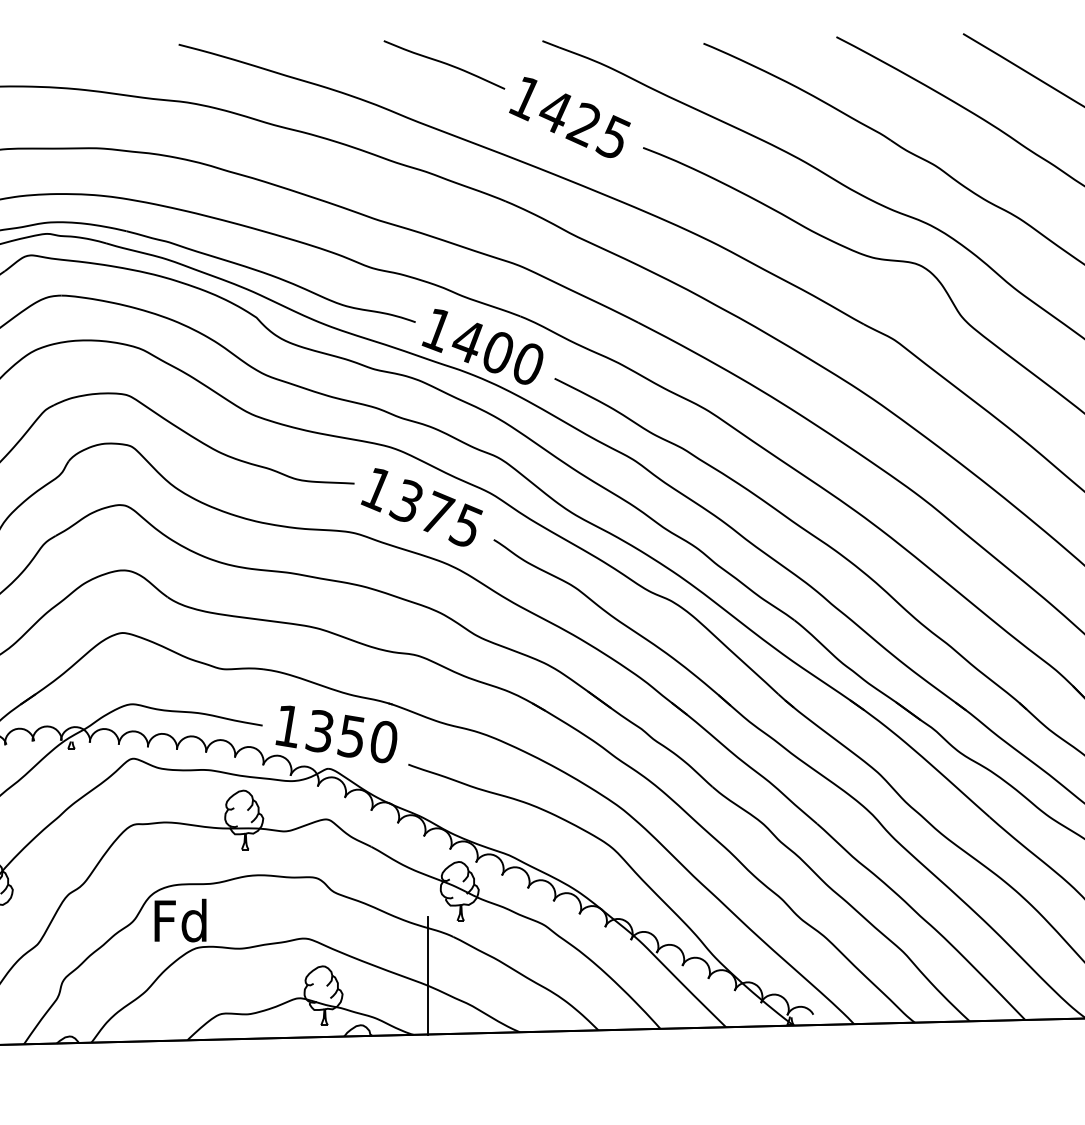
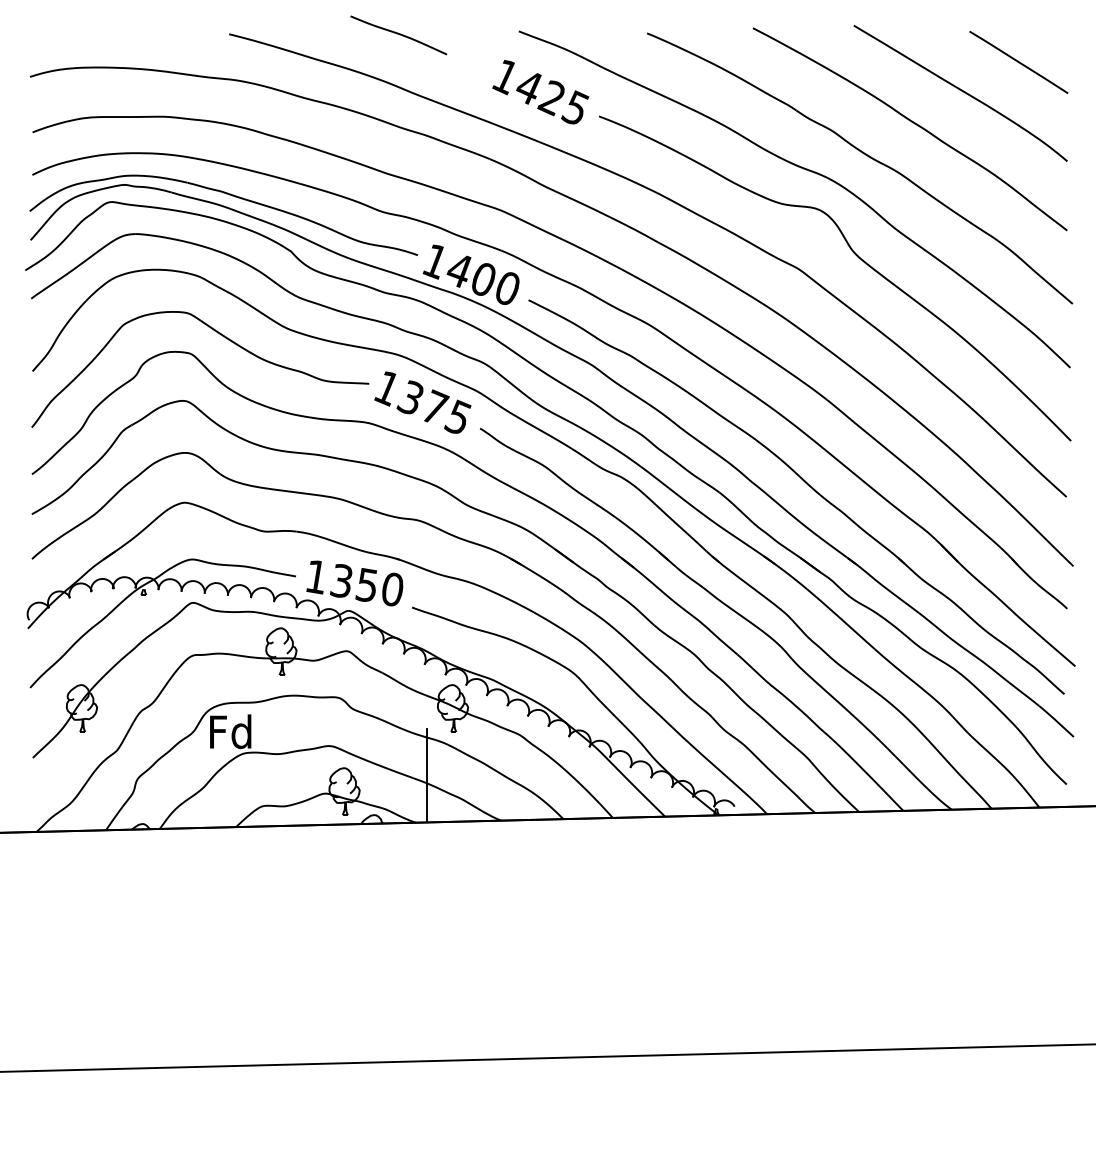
curve: (444, 63) -> (398, 34), moved

